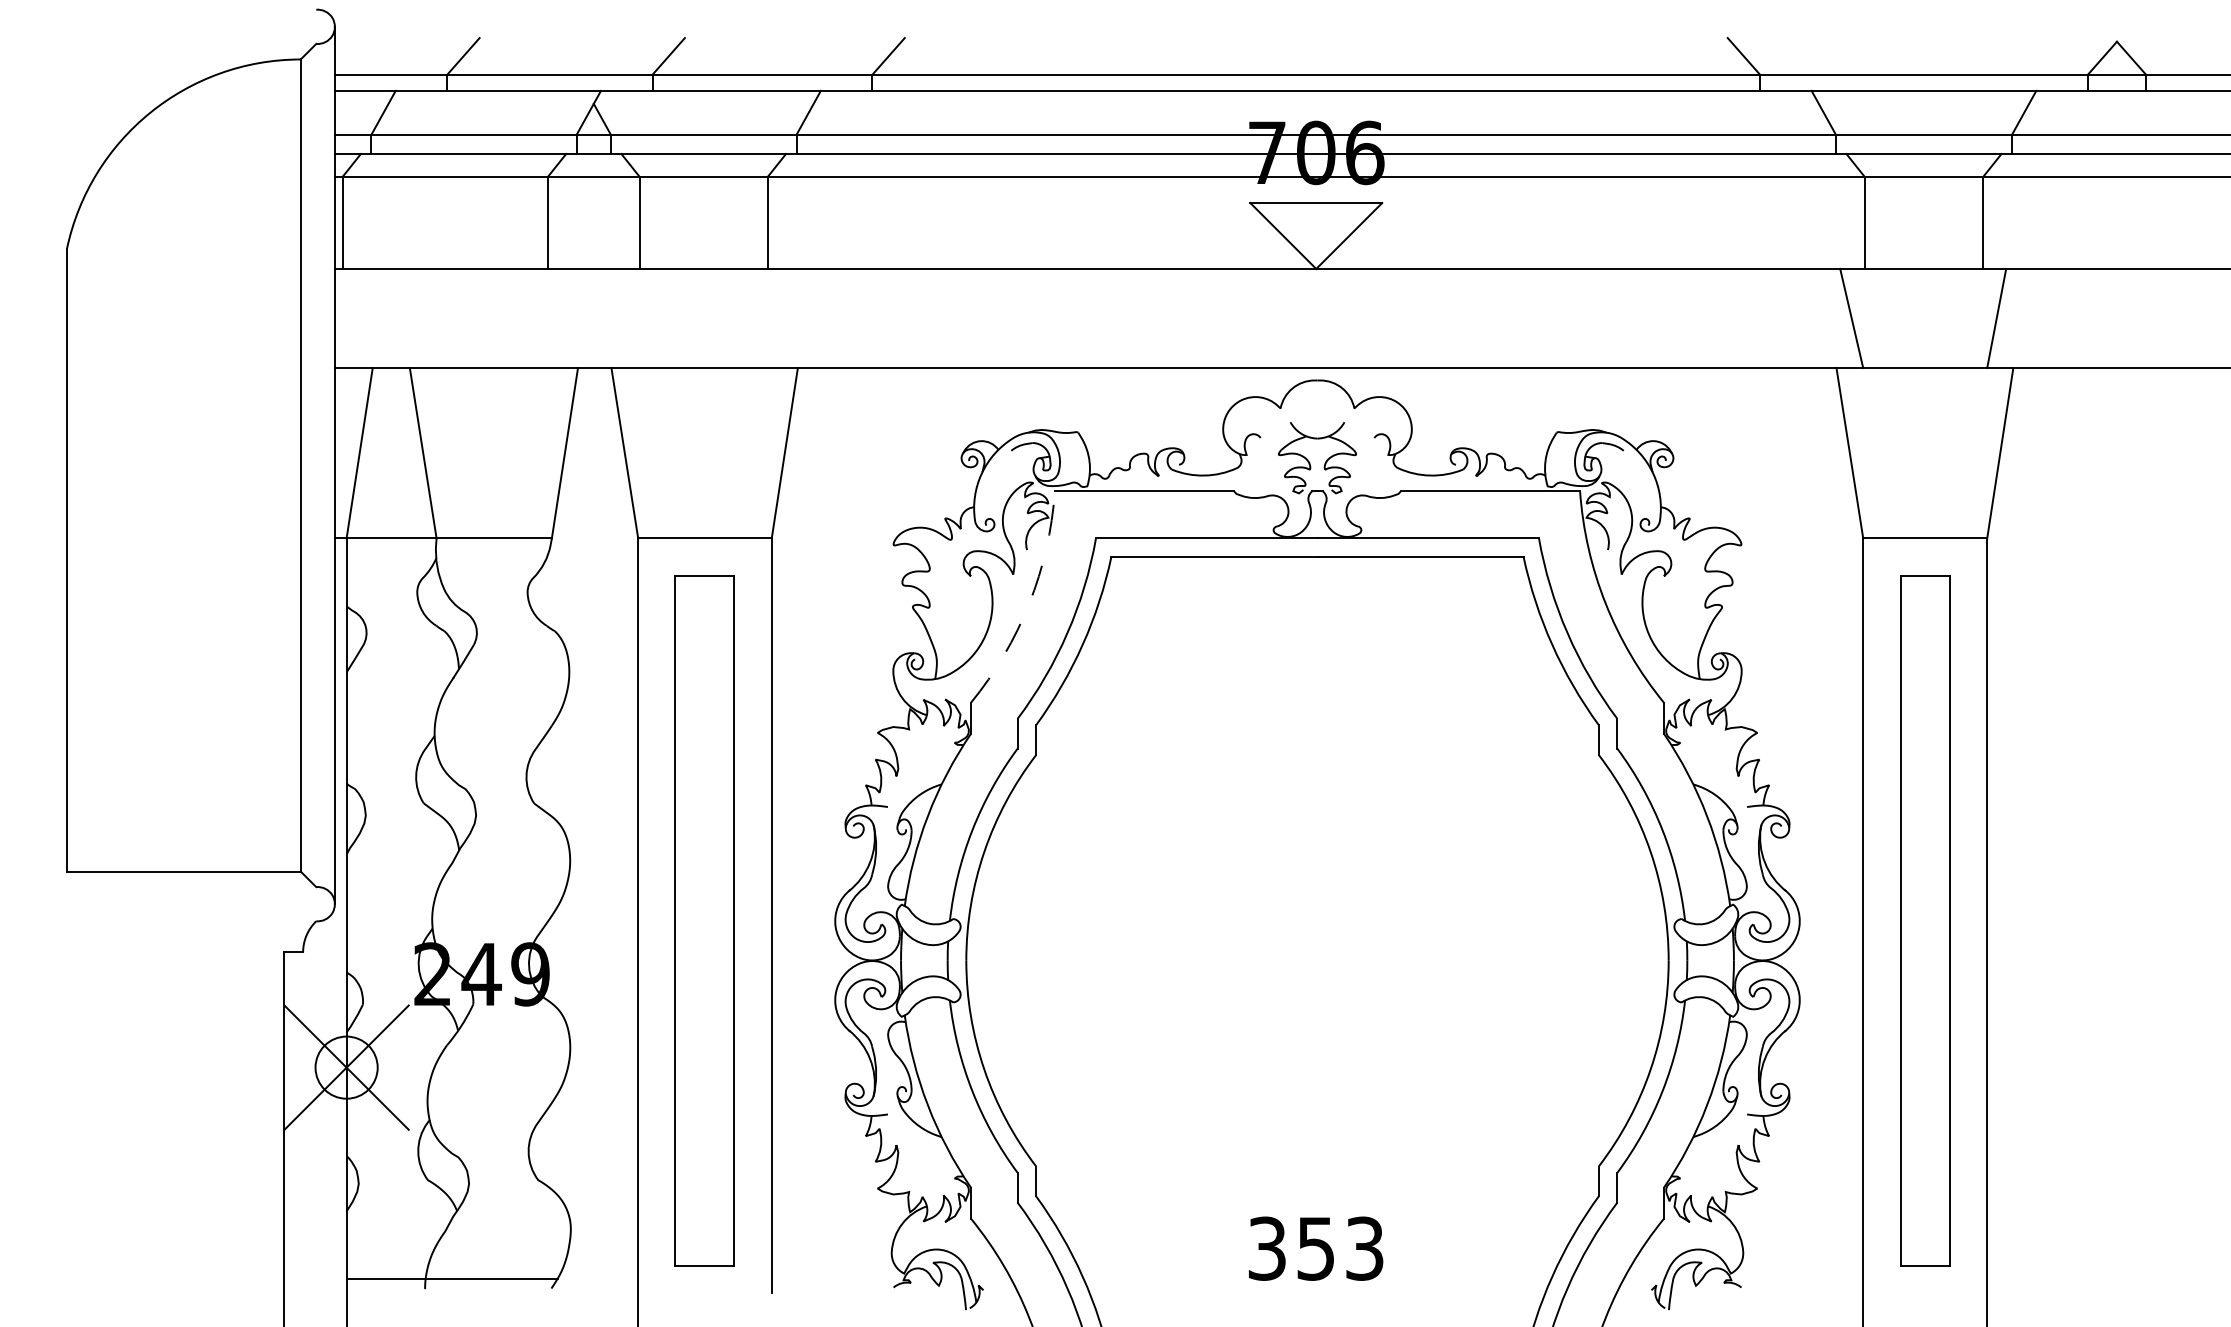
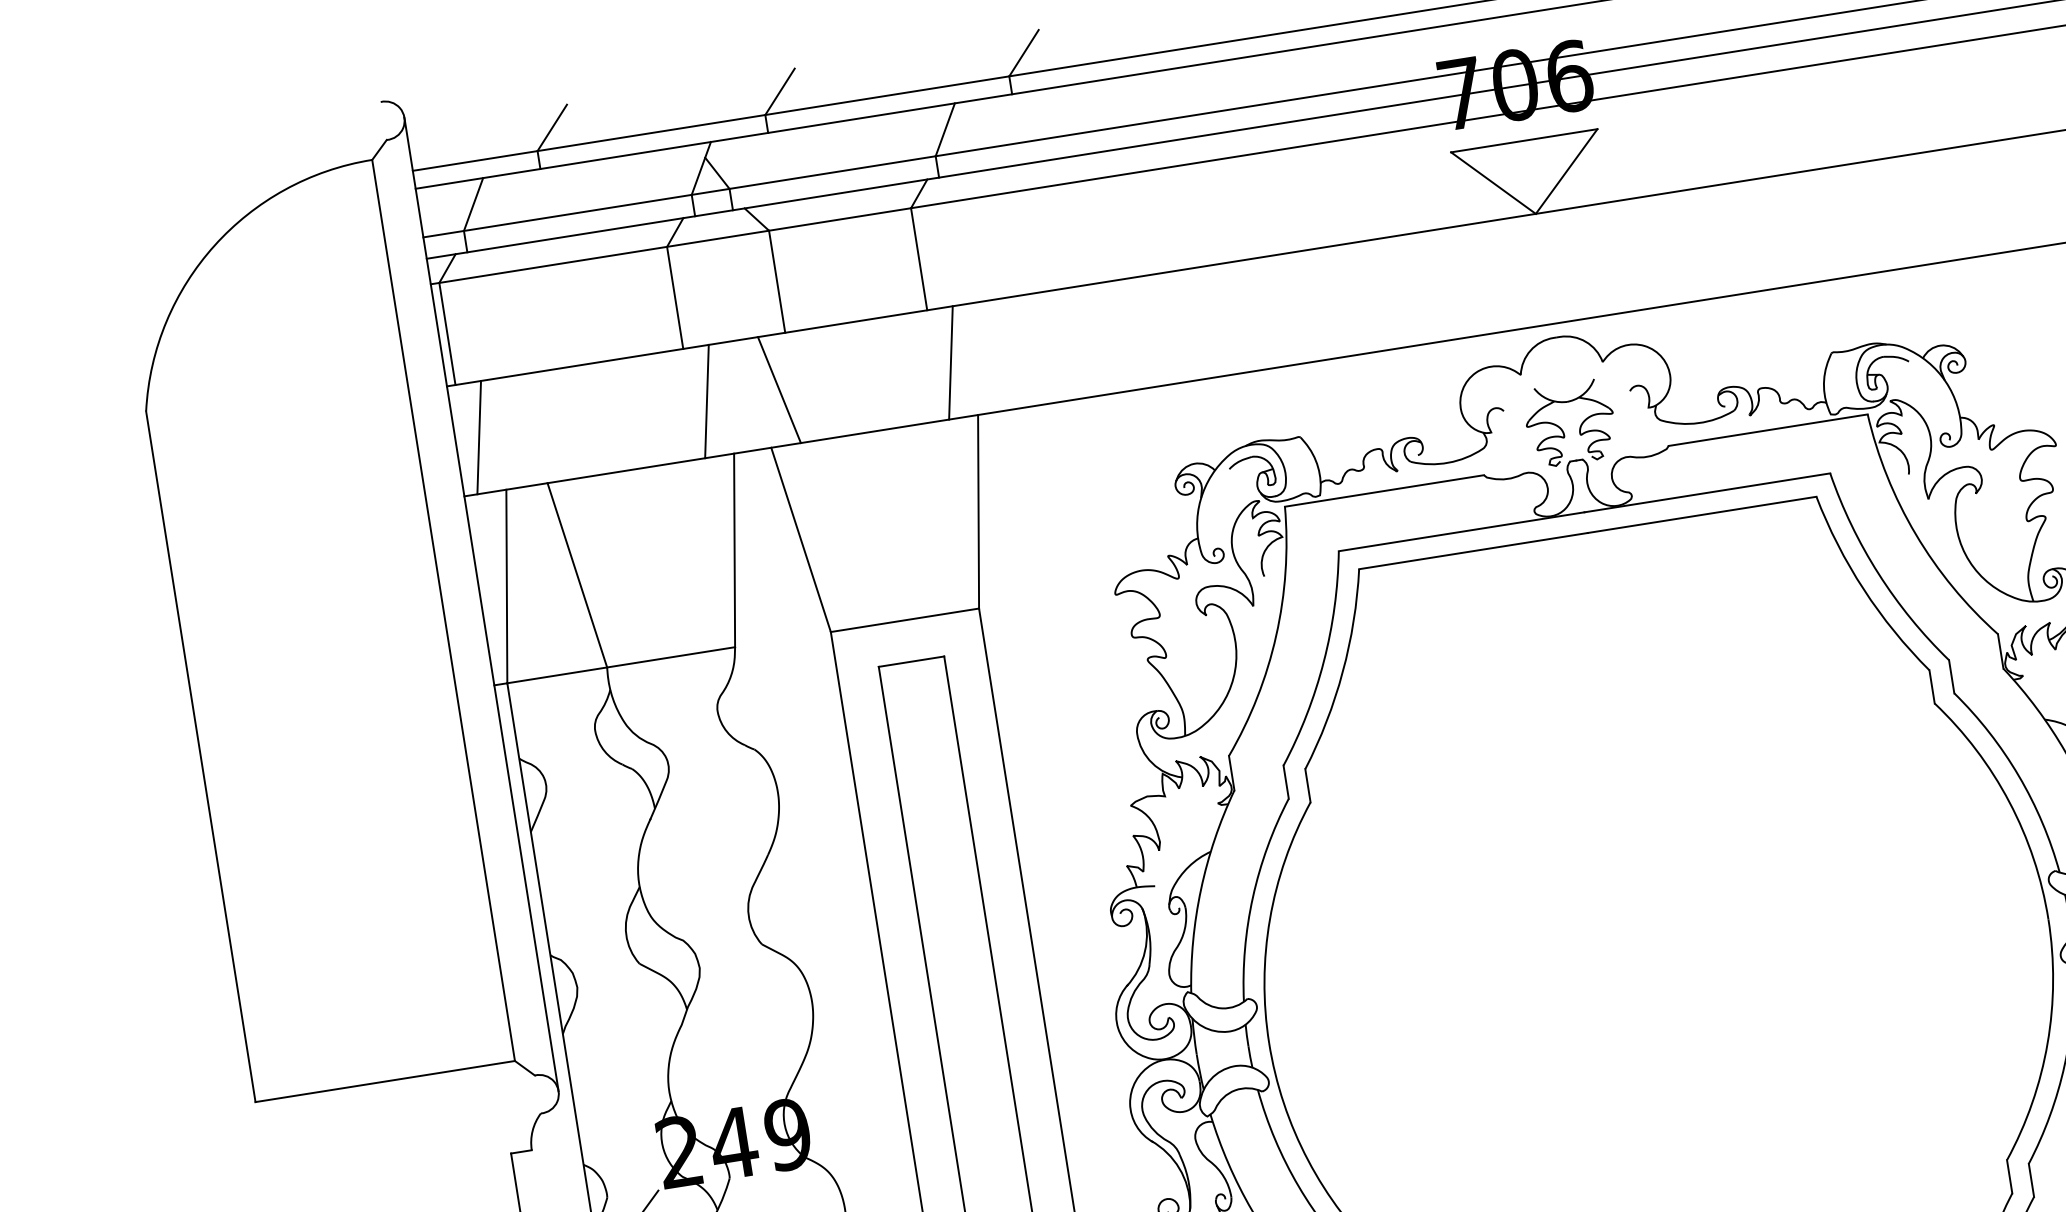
line: (355, 318) -> (478, 437), added
line: (560, 318) -> (705, 401), added
line: (626, 318) -> (779, 390), added
line: (780, 318) -> (950, 363), added
arc: (1029, 603) -> (1276, 635), dashed -> solid

